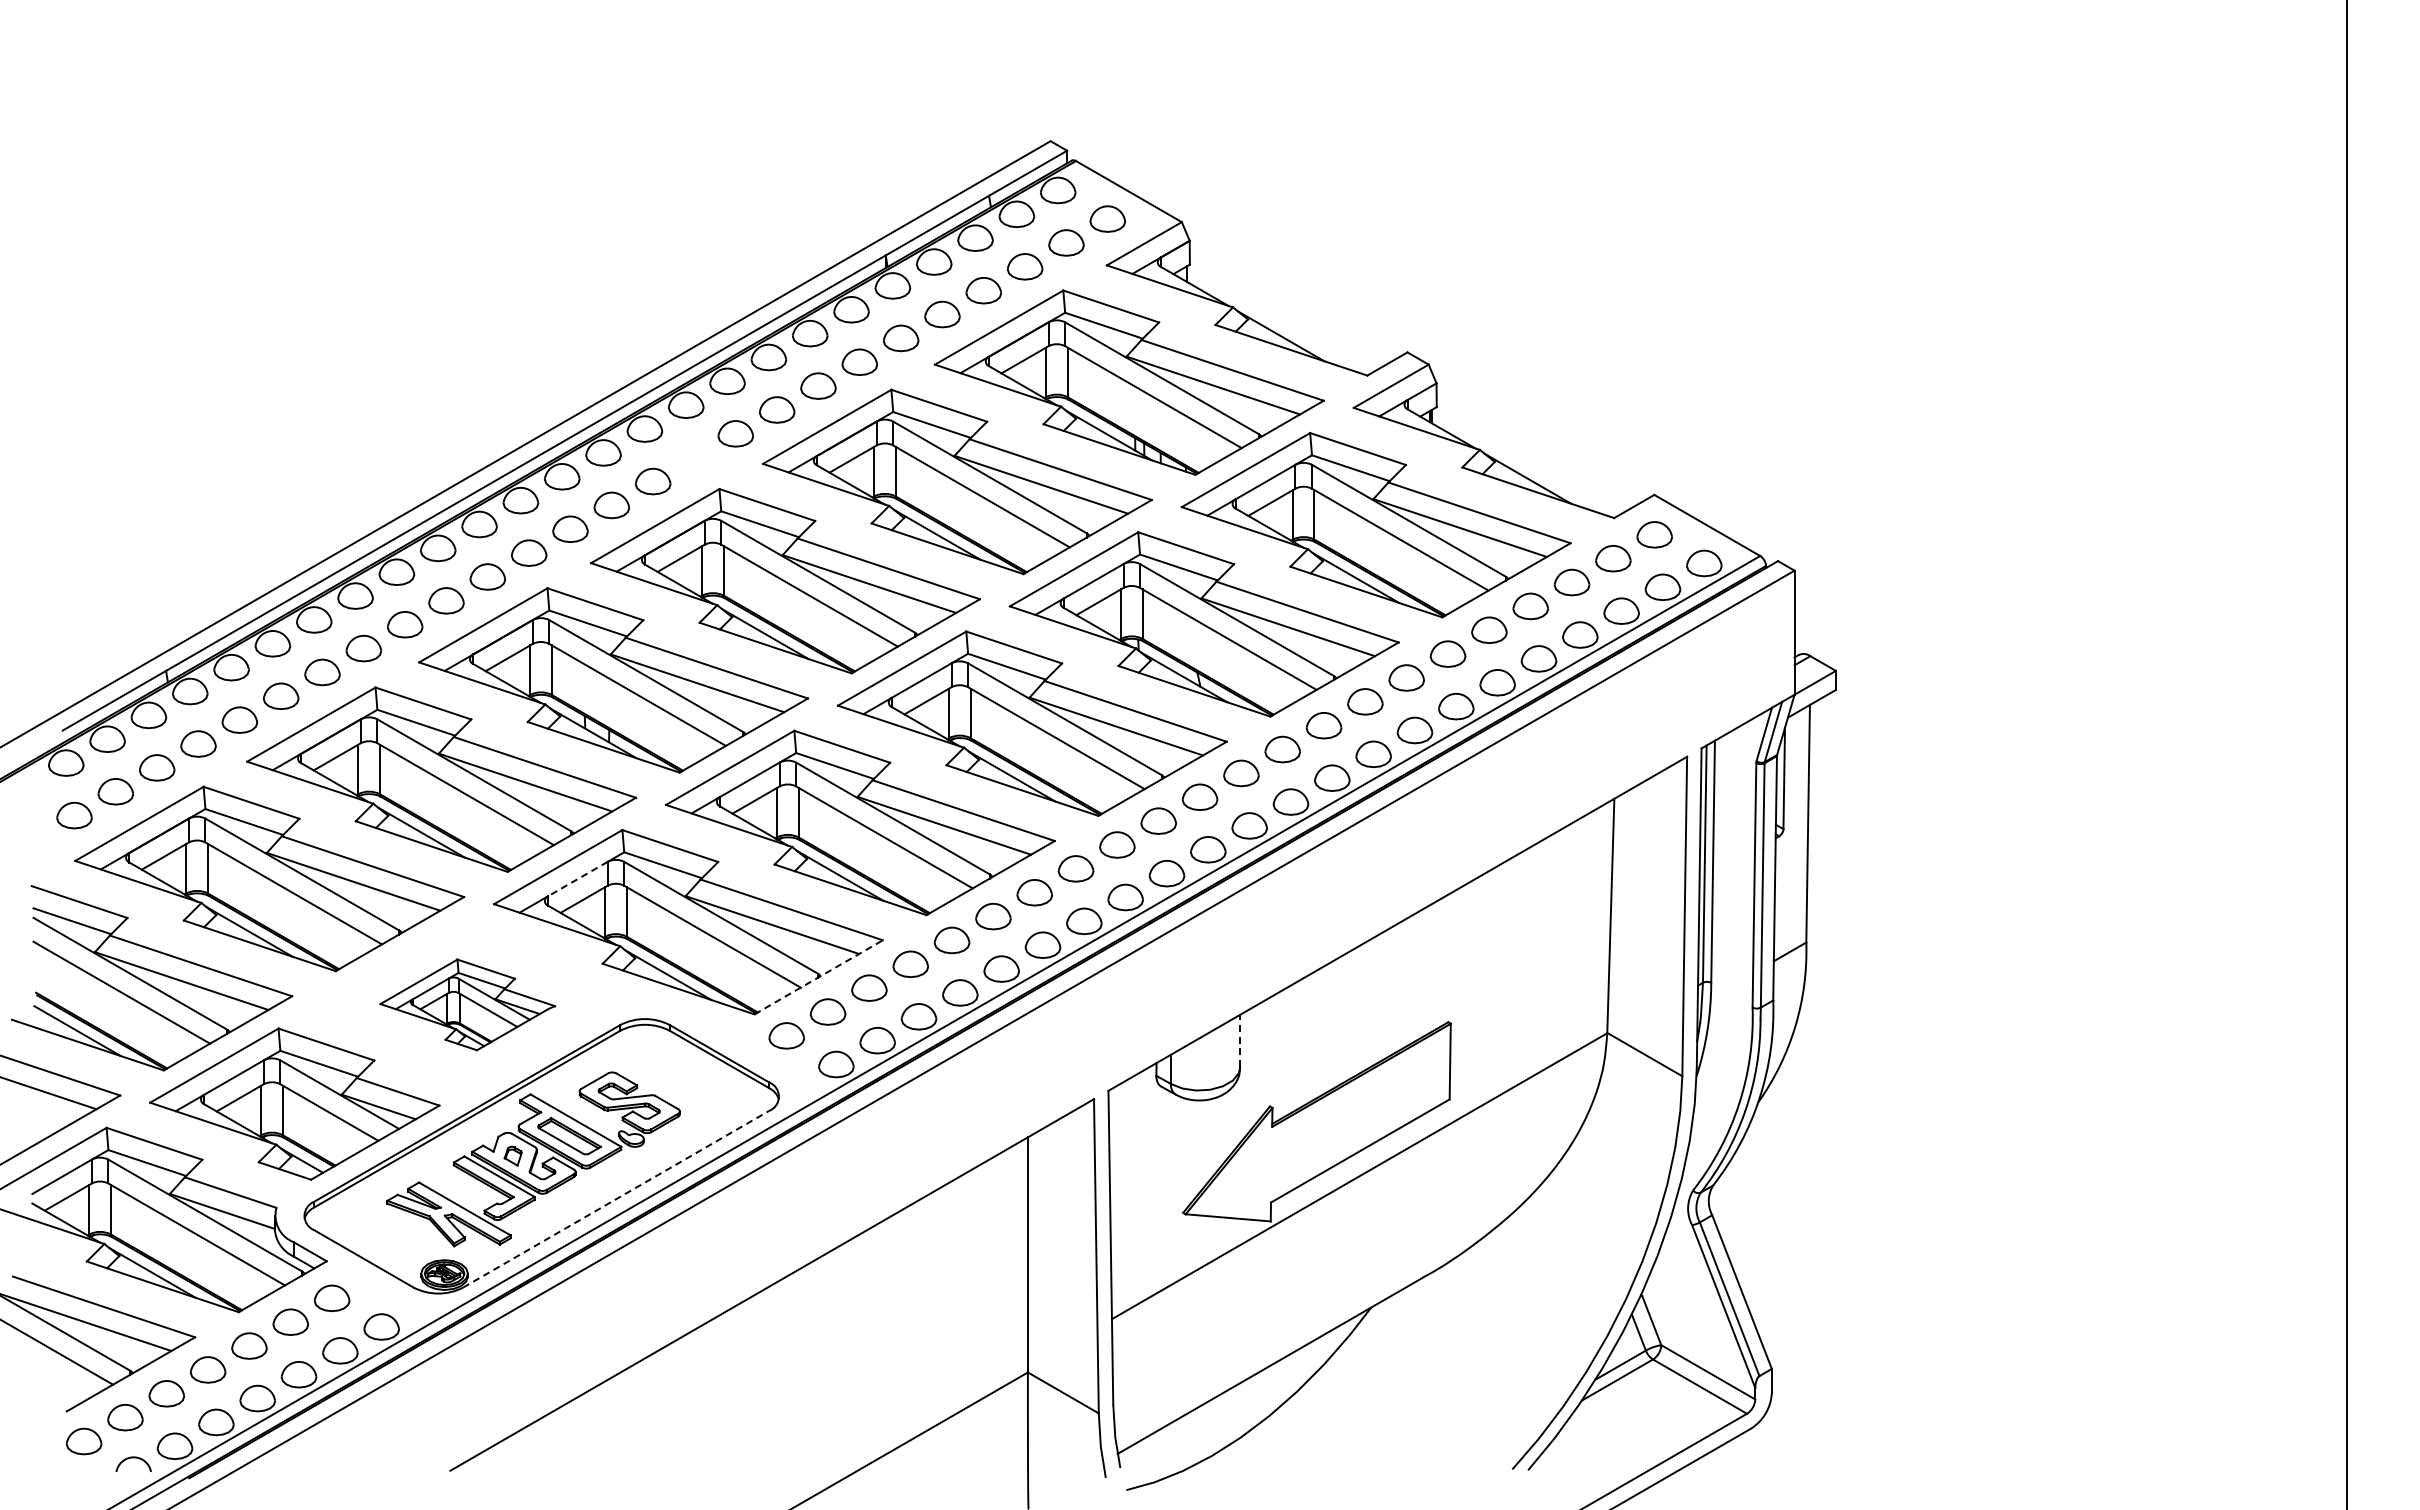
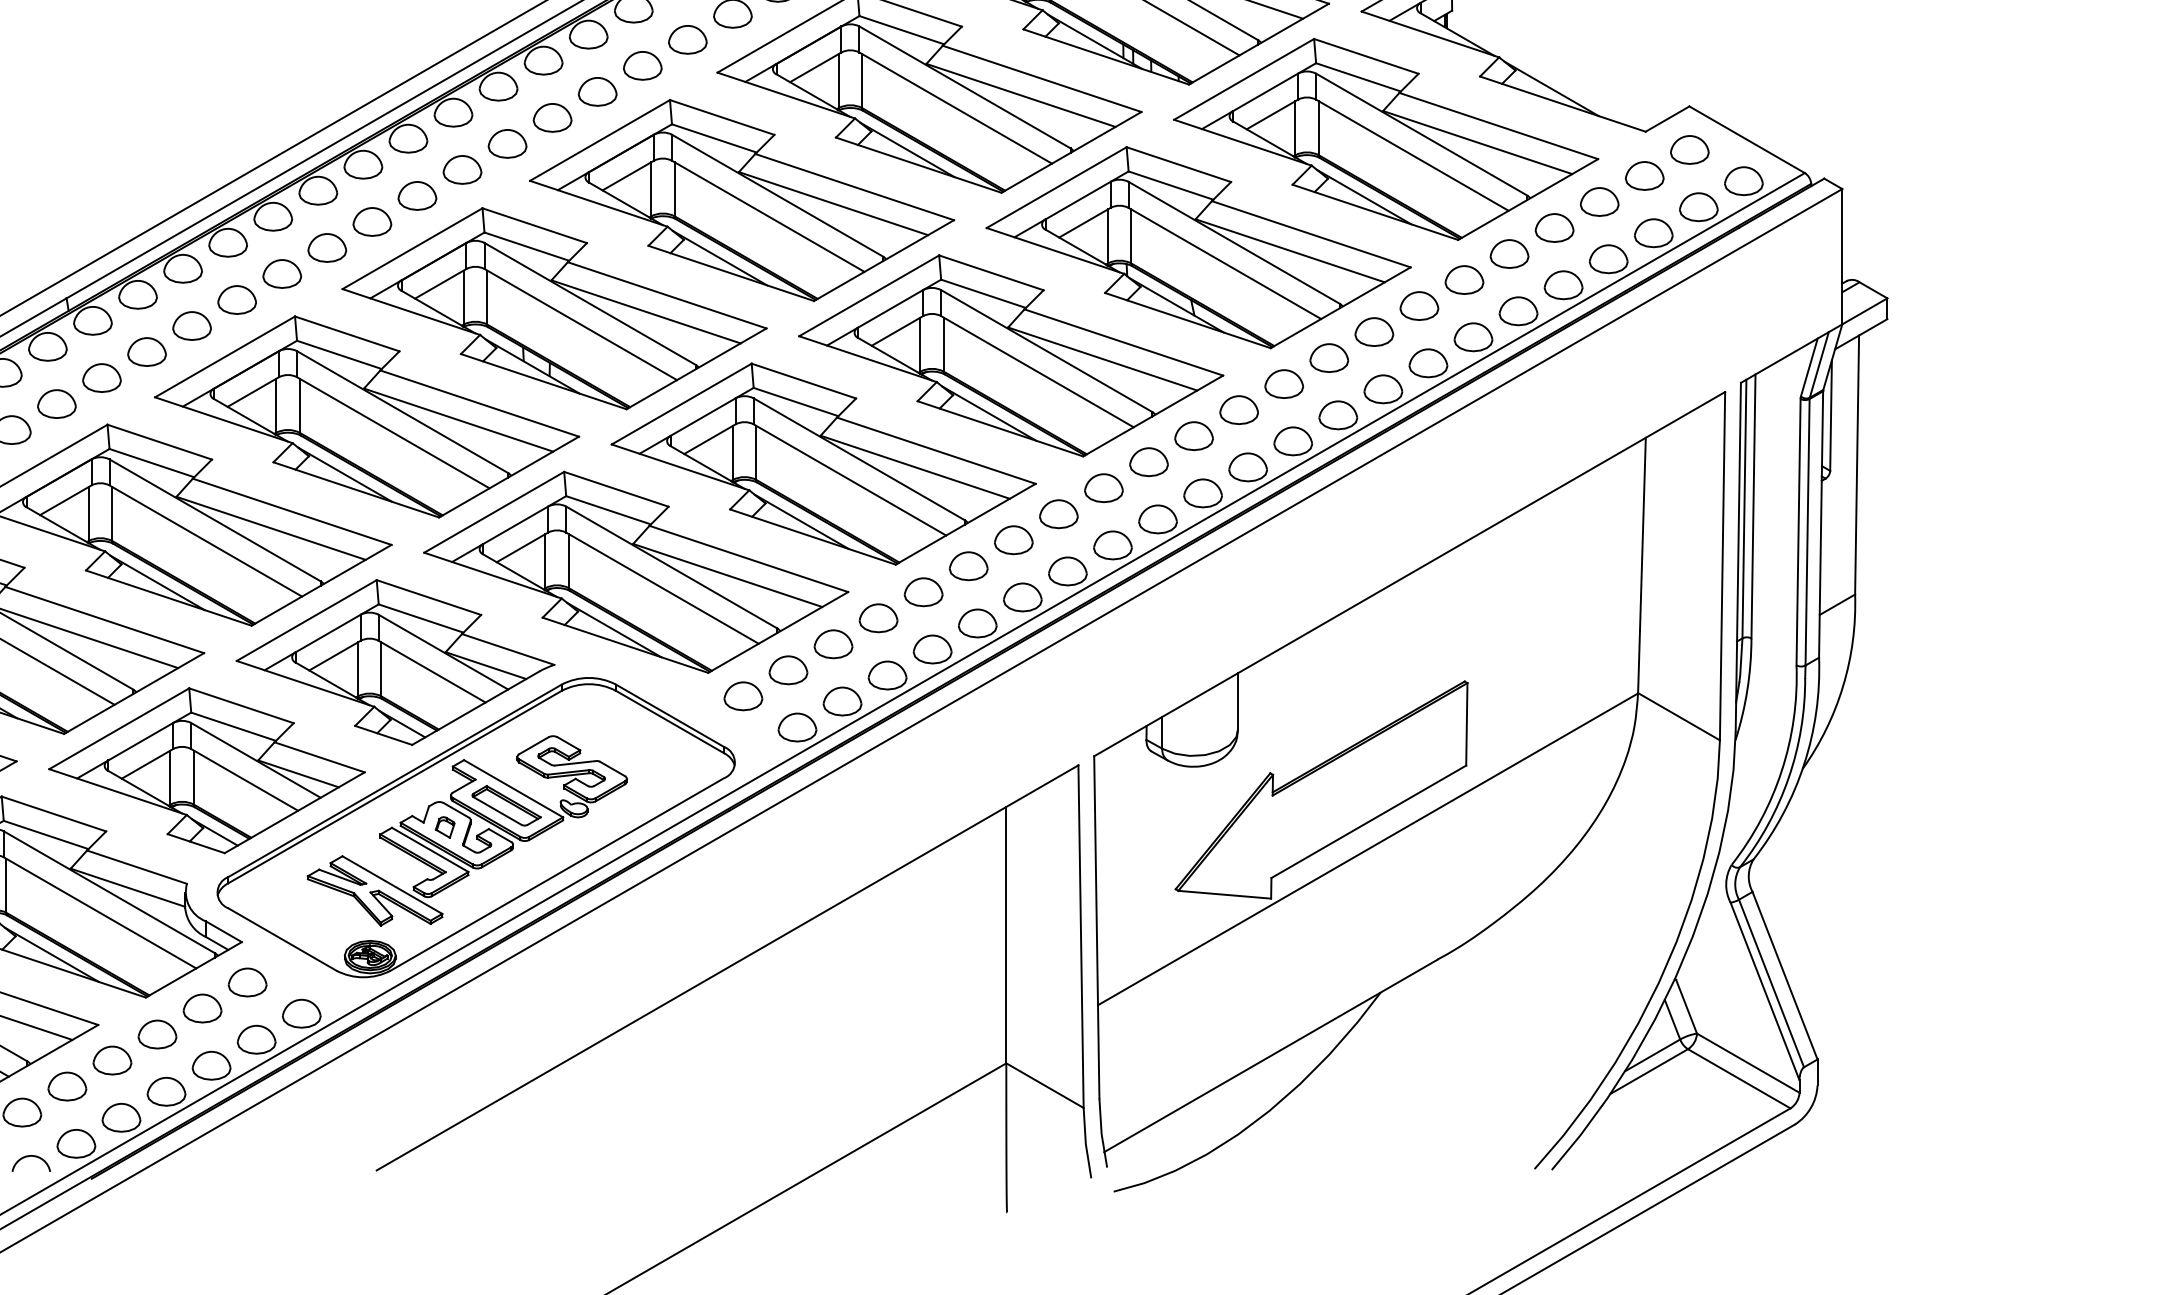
part: (694, 457) -> (642, 65), added
line: (577, 879) -> (515, 525), dashed -> solid
line: (819, 977) -> (779, 632), dashed -> solid
part: (467, 1004) -> (395, 662), size x1.67
line: (1240, 1040) -> (1238, 701), dashed -> solid
line: (616, 1199) -> (557, 874), dashed -> solid

